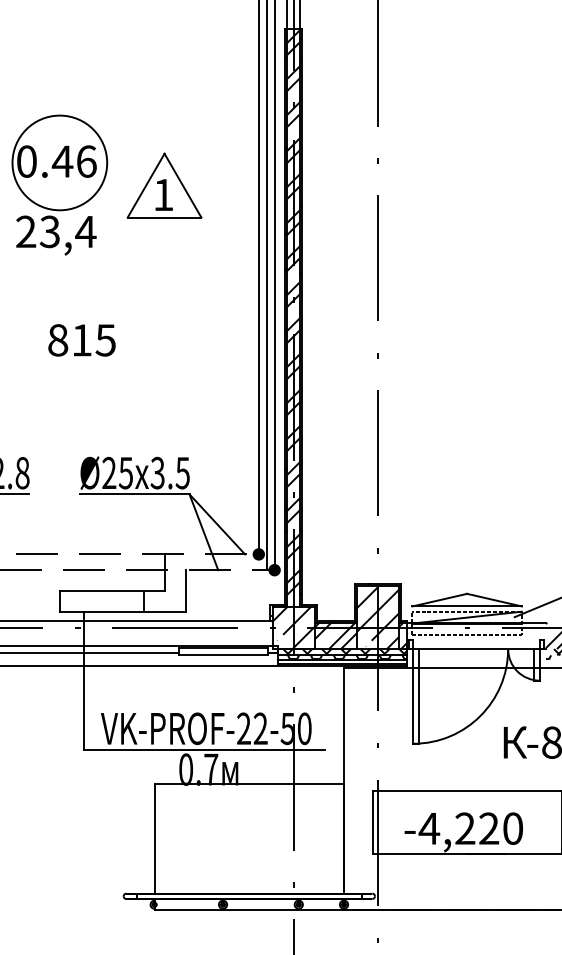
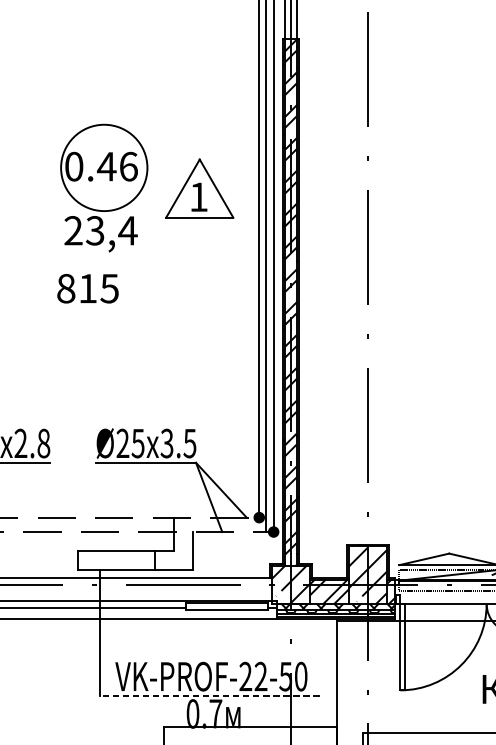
part: (106, 184) -> (146, 187), moved
text: (81, 340) -> (87, 288), moved
line: (204, 749) -> (209, 695), solid -> dashed

